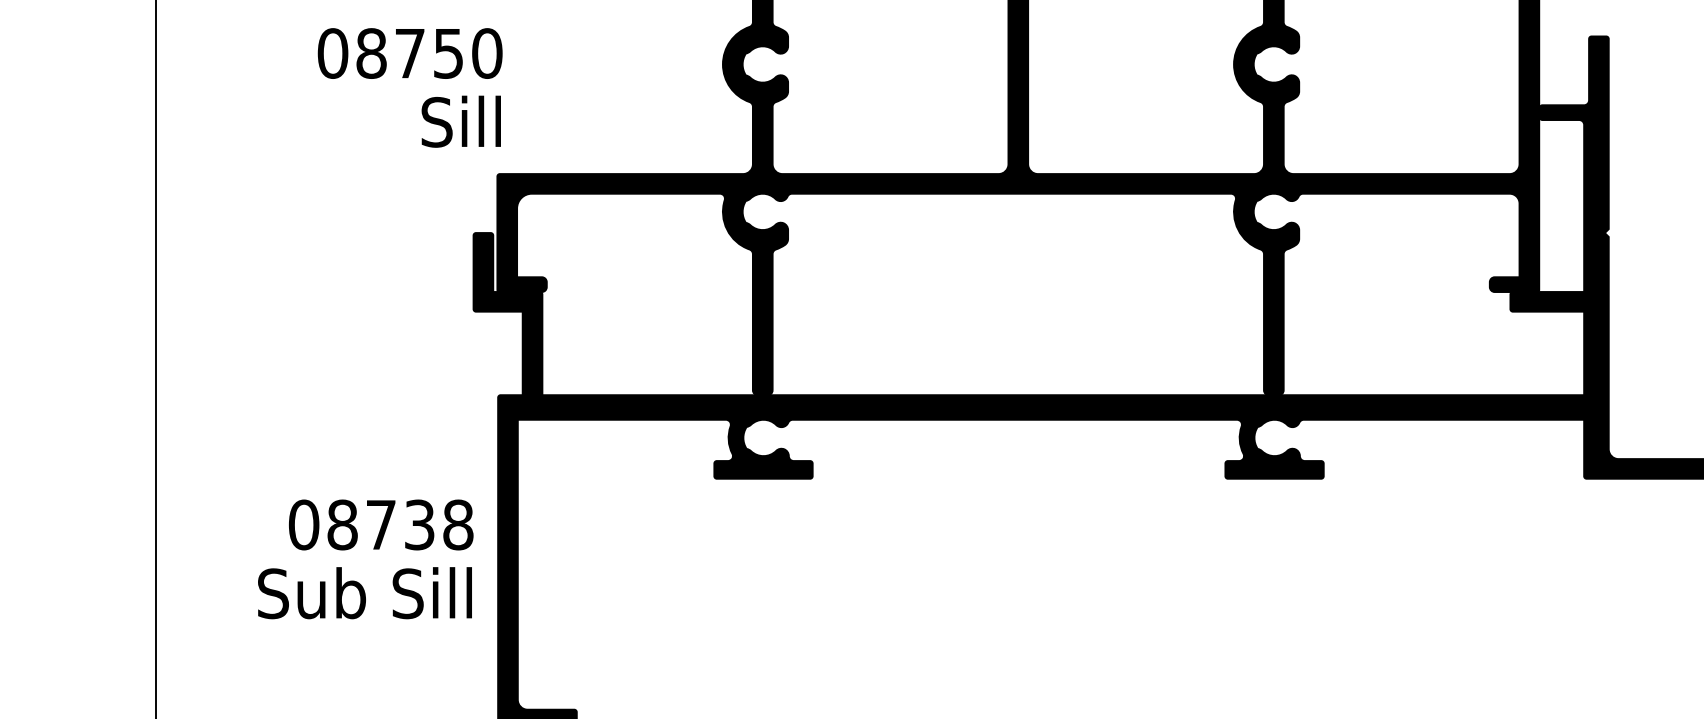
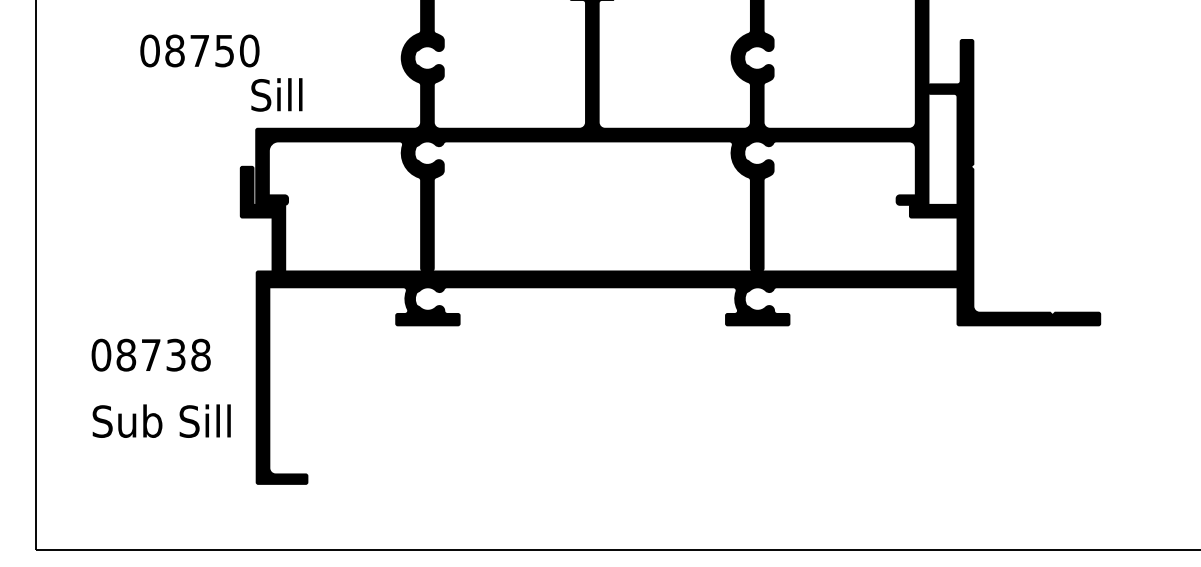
text: (460, 121) -> (276, 94), moved
text: (380, 523) -> (150, 354), moved
text: (364, 592) -> (161, 420), moved

